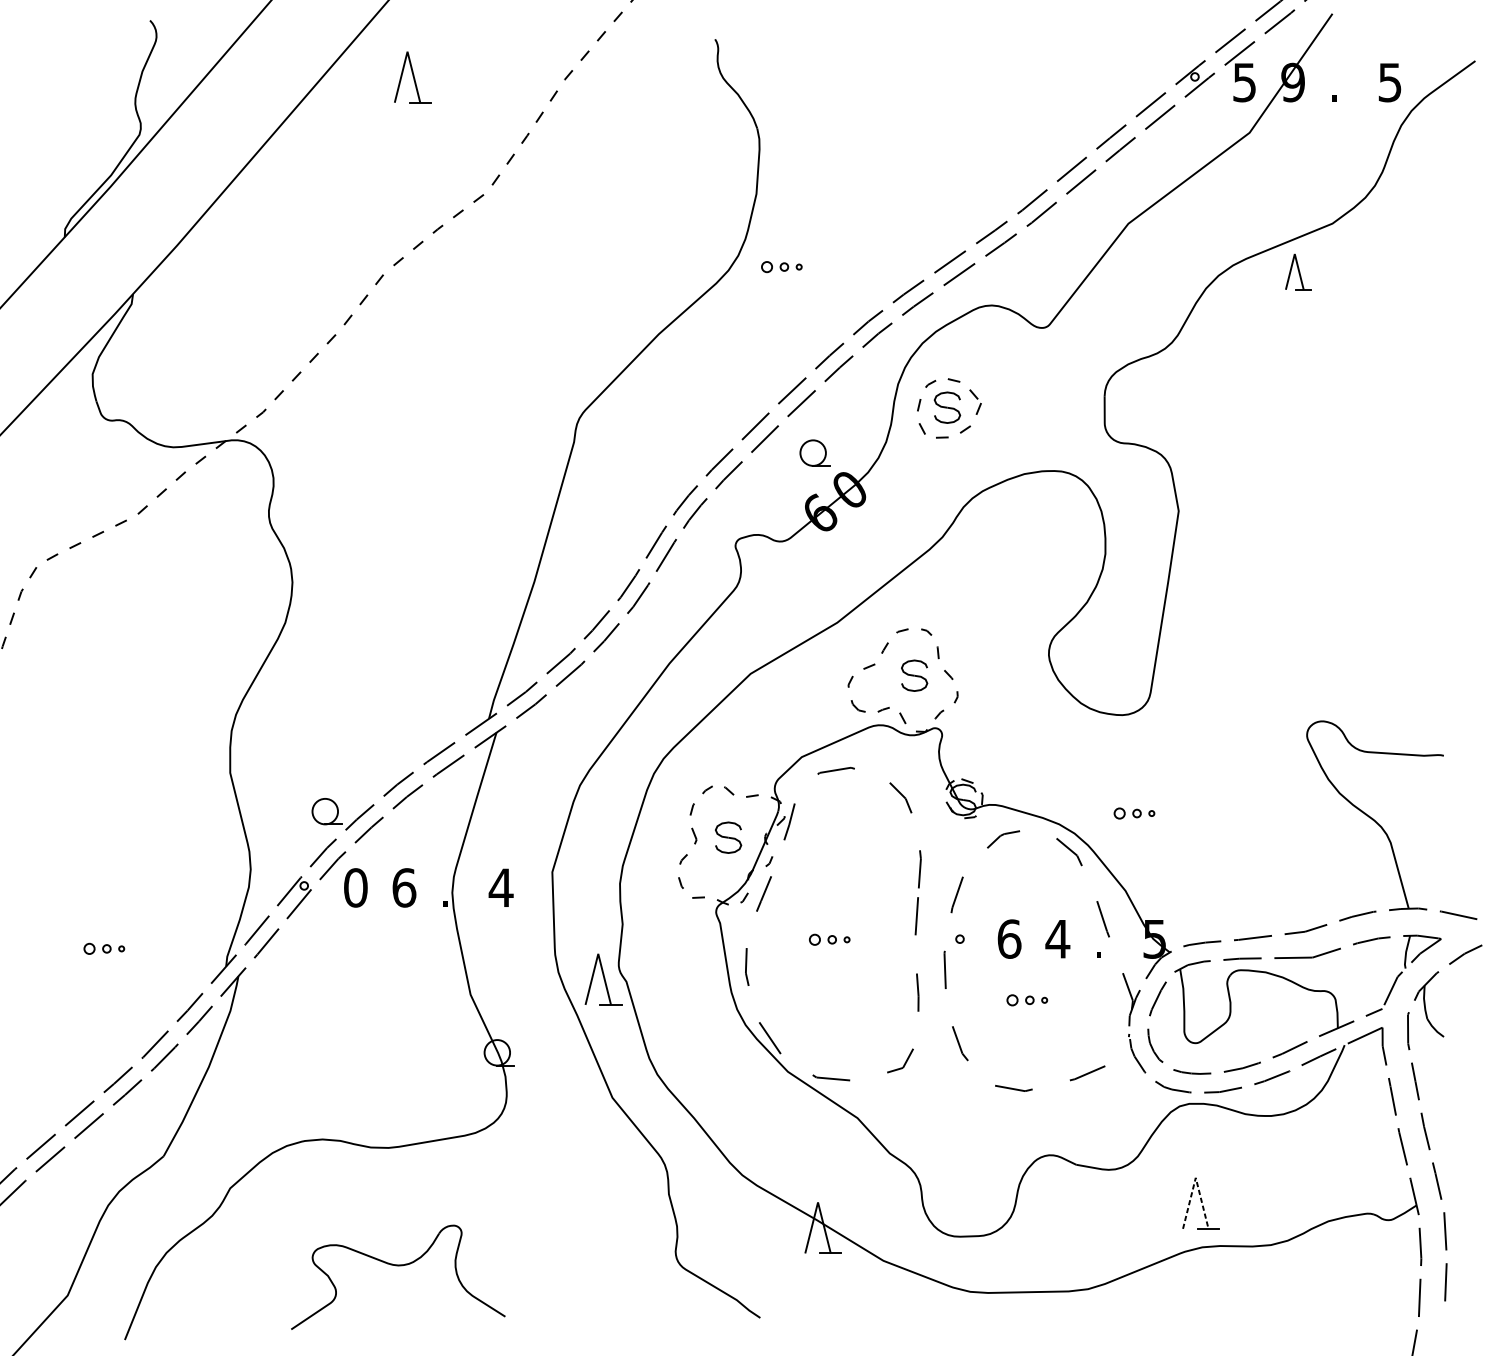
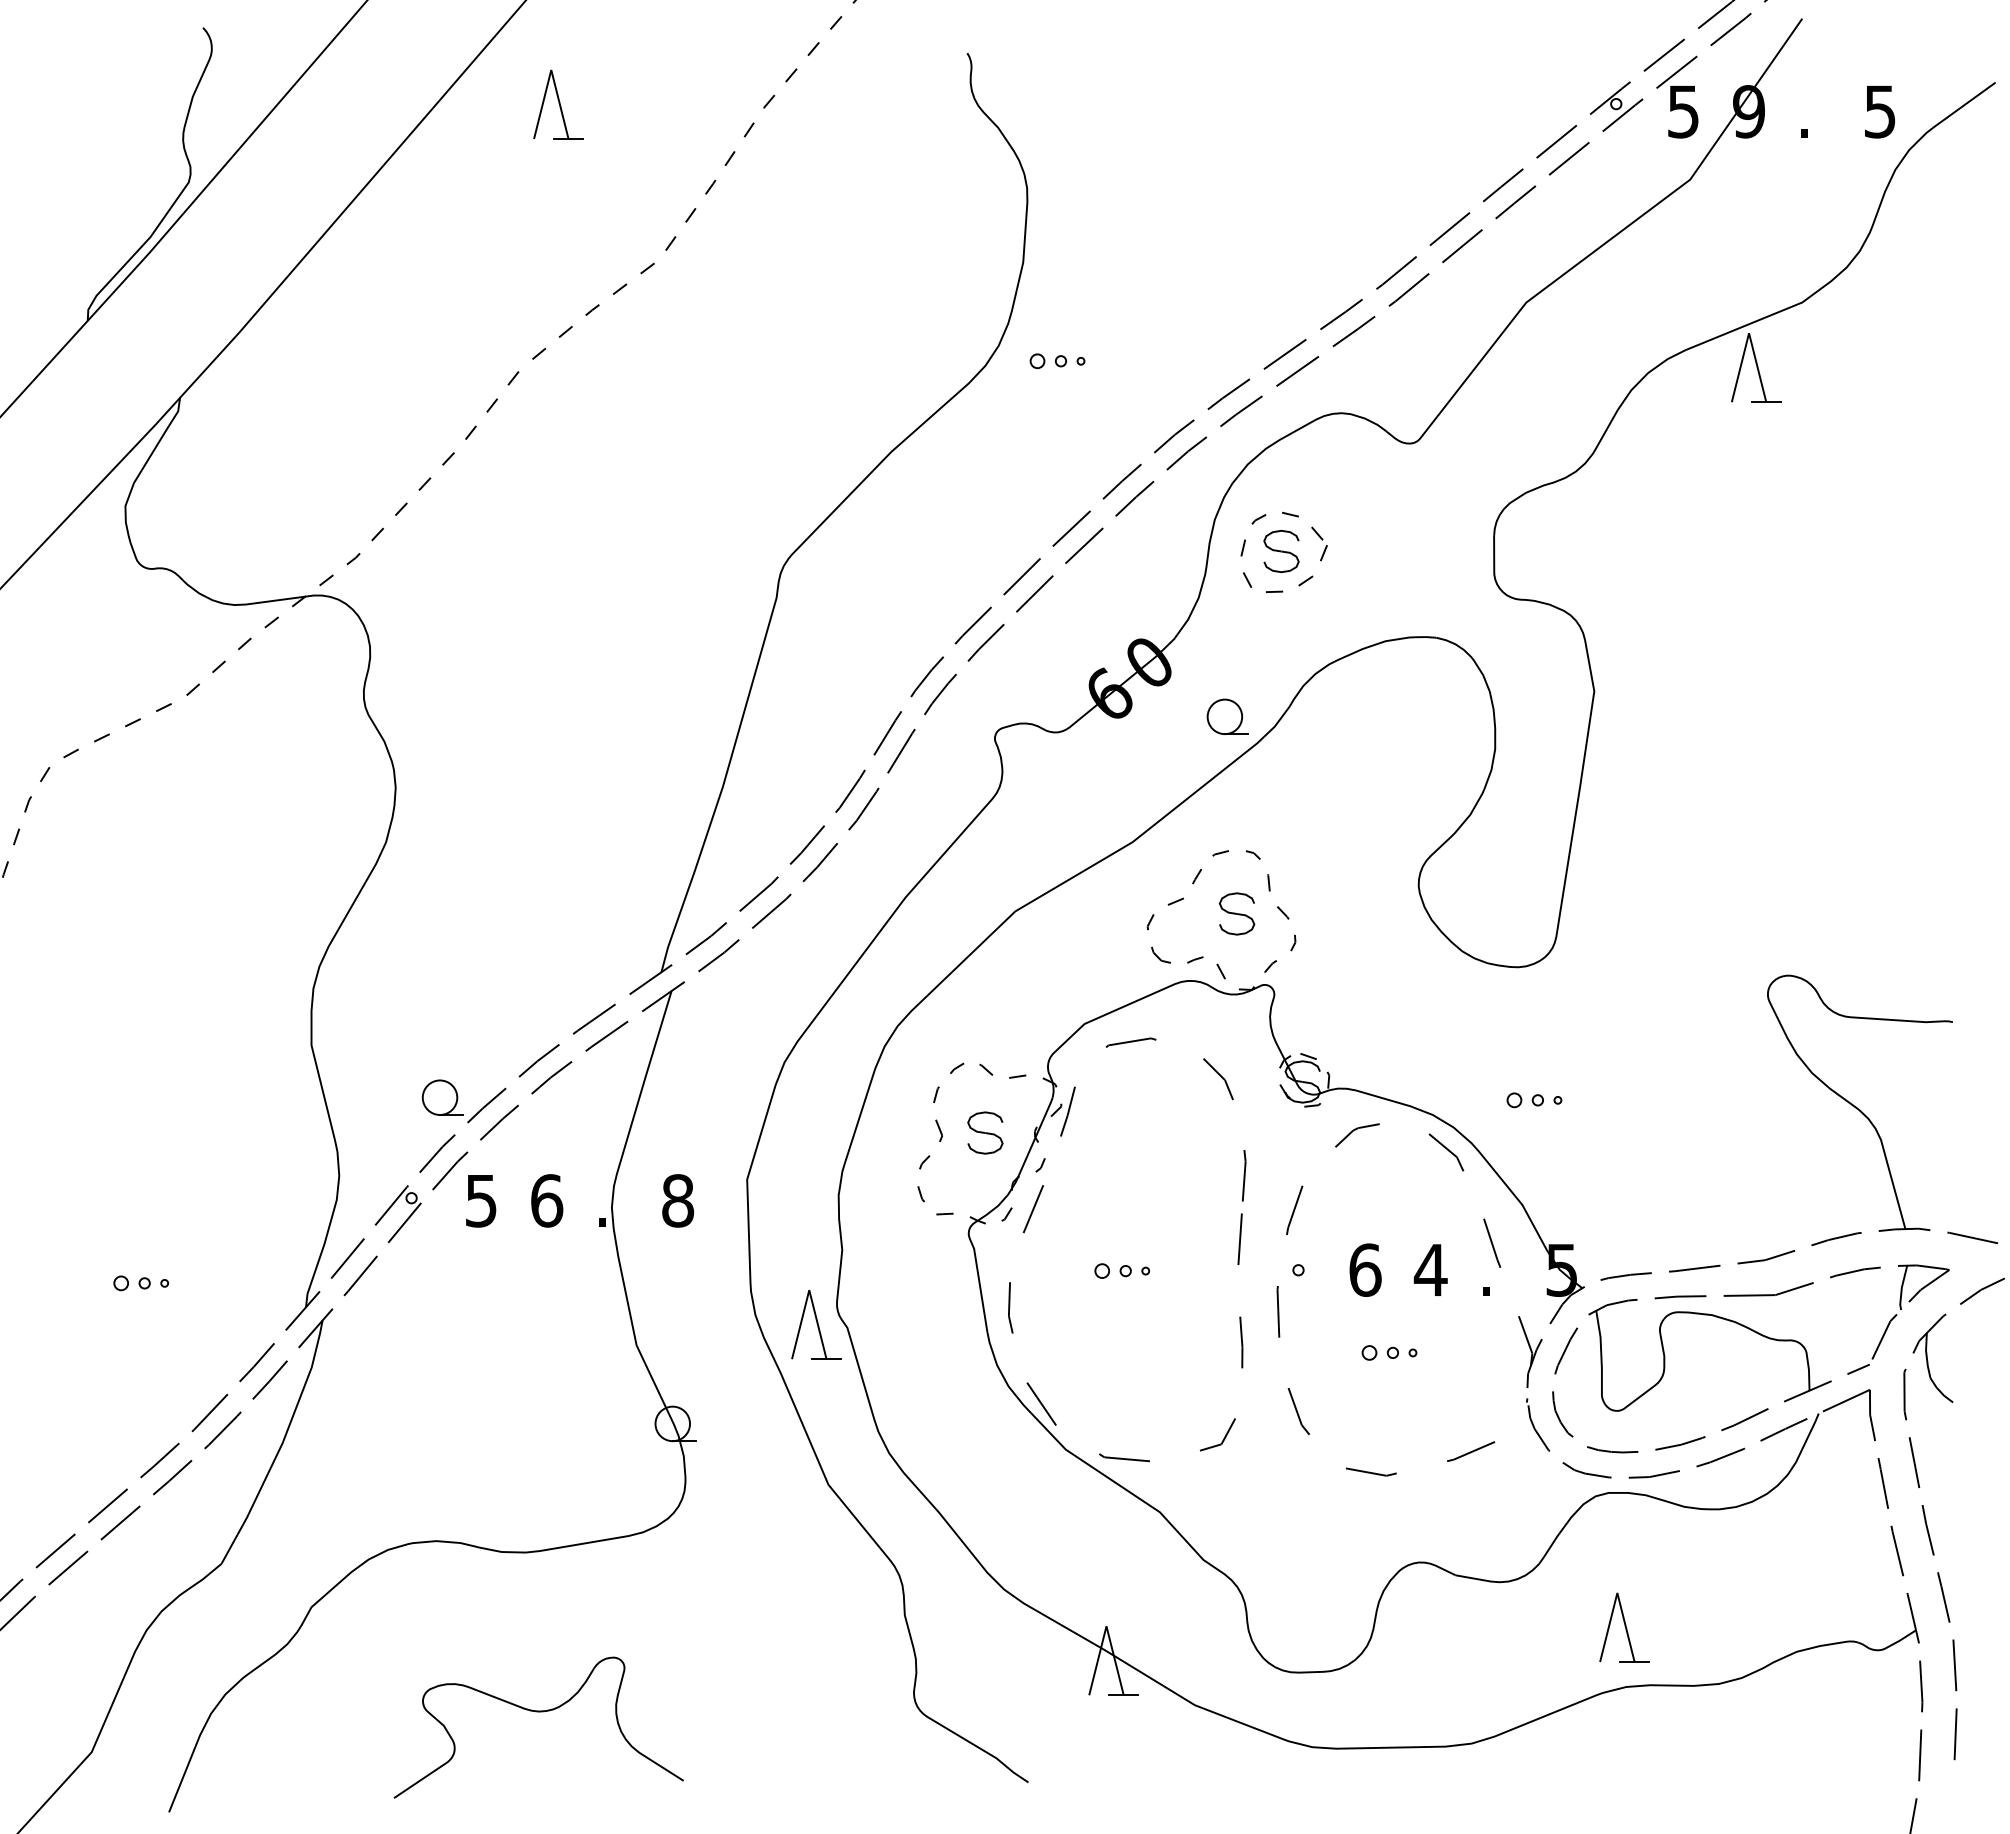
part: (1298, 271) -> (1756, 367), size x1.43
part: (815, 452) -> (1227, 716), moved
text: (355, 887) -> (481, 1200), 0 -> 5
text: (500, 887) -> (677, 1200), 4 -> 8
line: (1195, 1178) -> (1617, 1593), dashed -> solid

